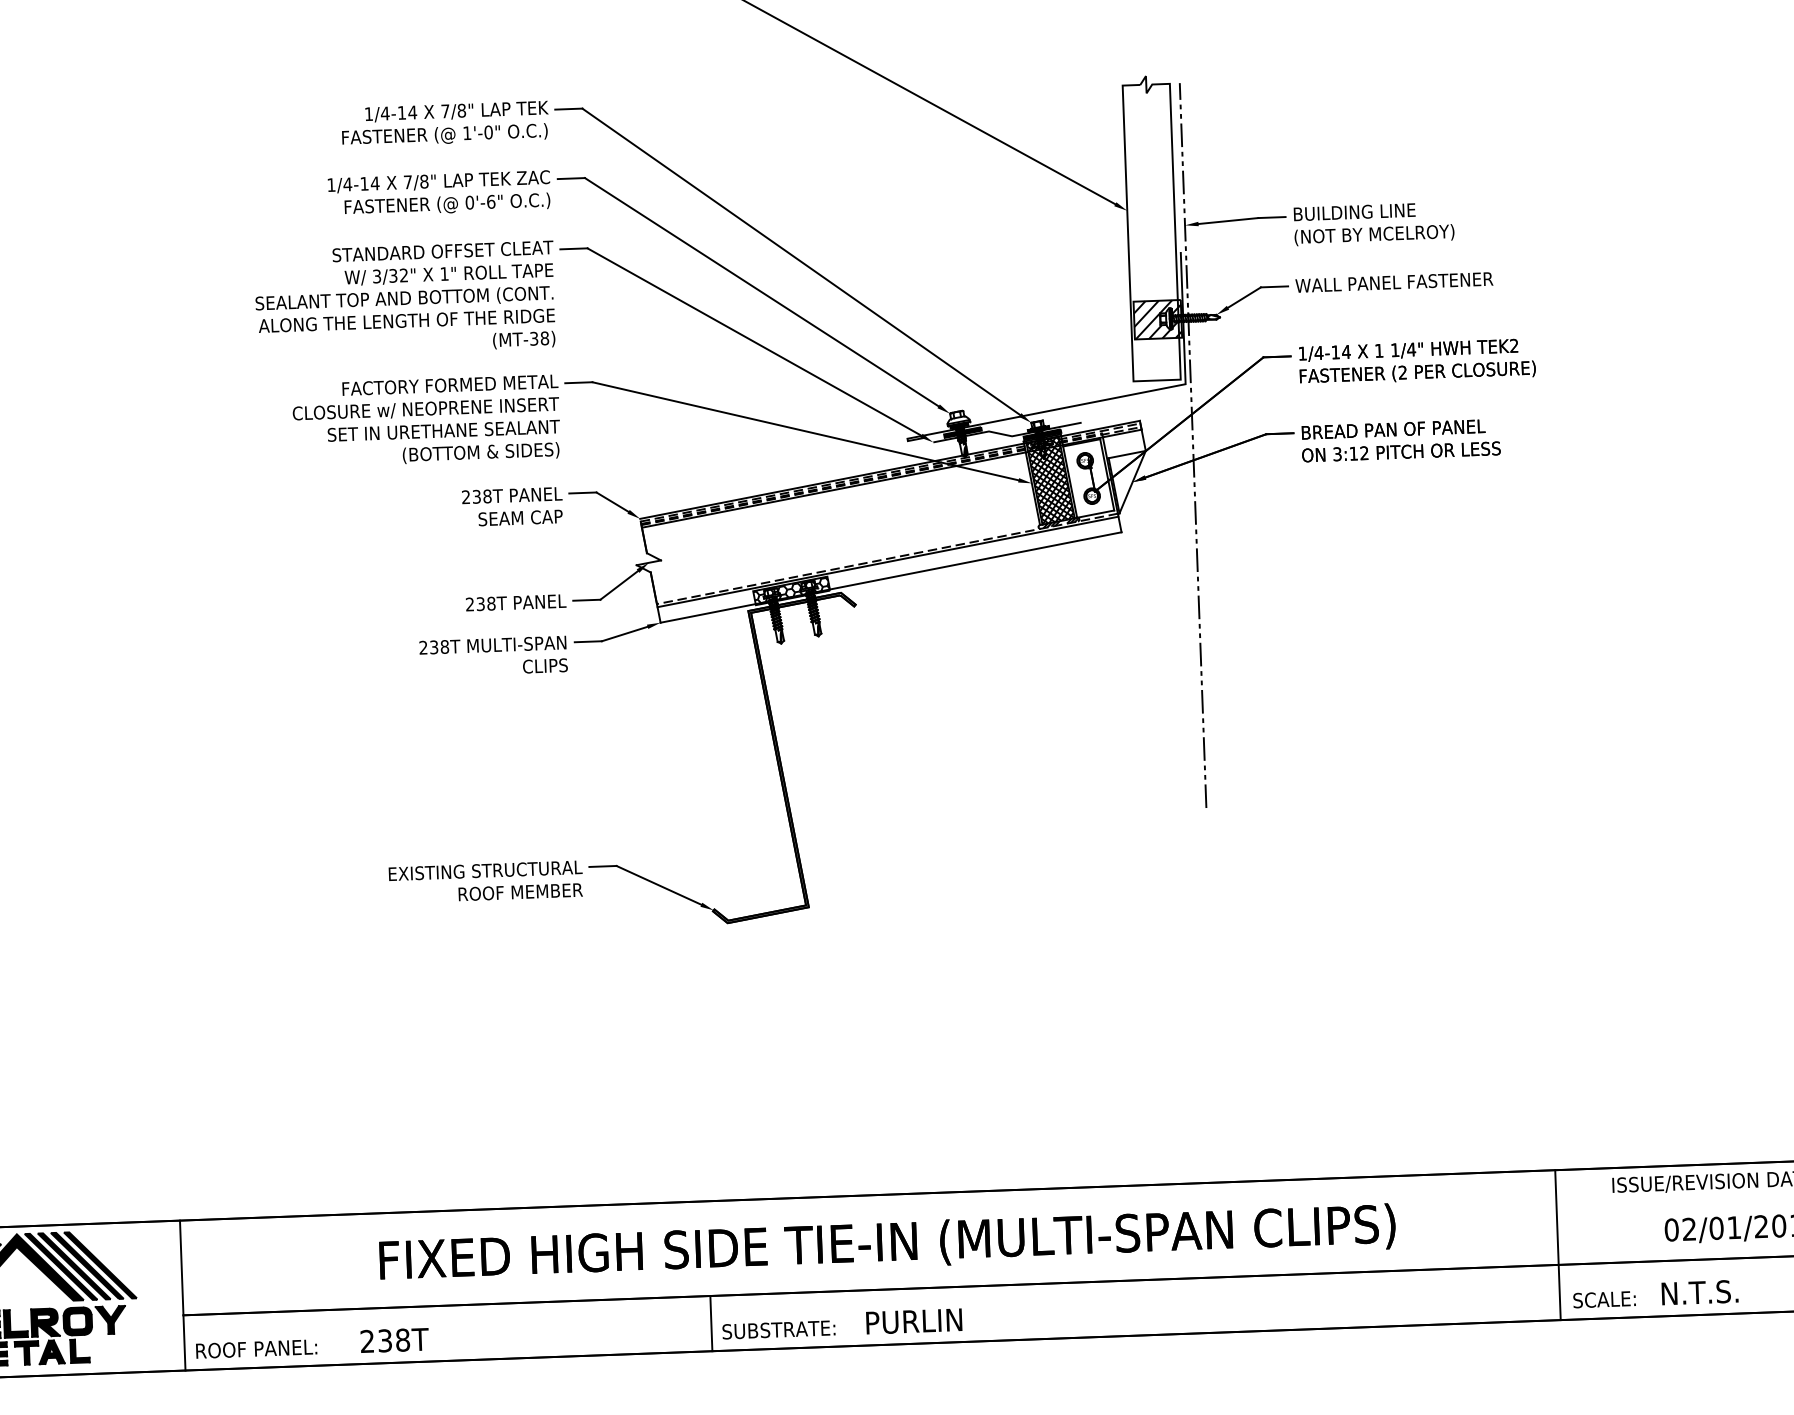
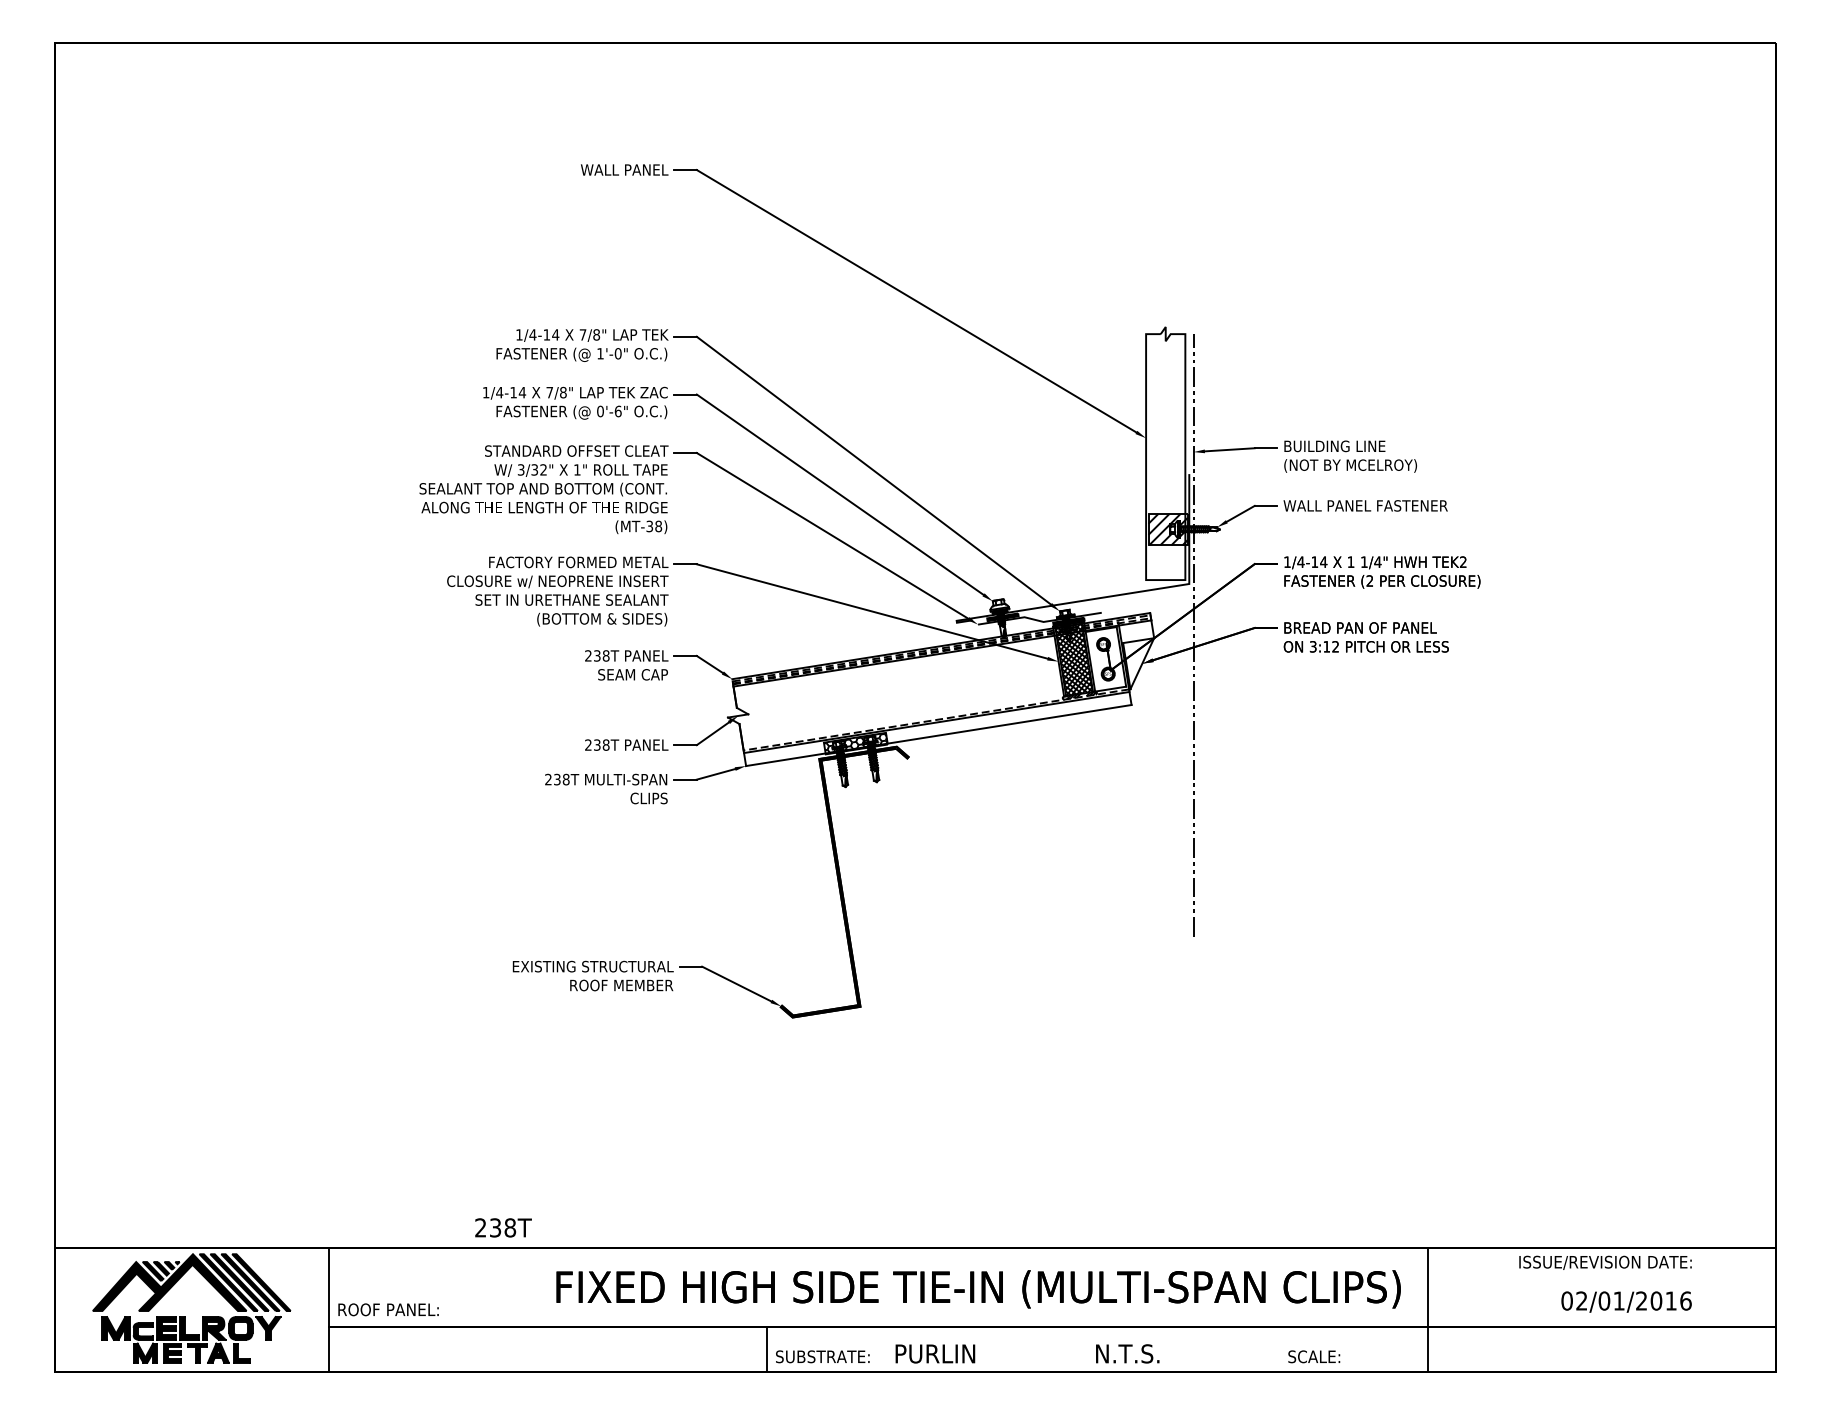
text: (887, 1244) -> (978, 1289), moved
line: (1558, 1244) -> (1428, 1309), moved
text: (1699, 1292) -> (1127, 1353), moved
text: (1604, 1299) -> (1314, 1356), moved
text: (394, 1340) -> (503, 1227), moved
text: (256, 1348) -> (388, 1309), moved

